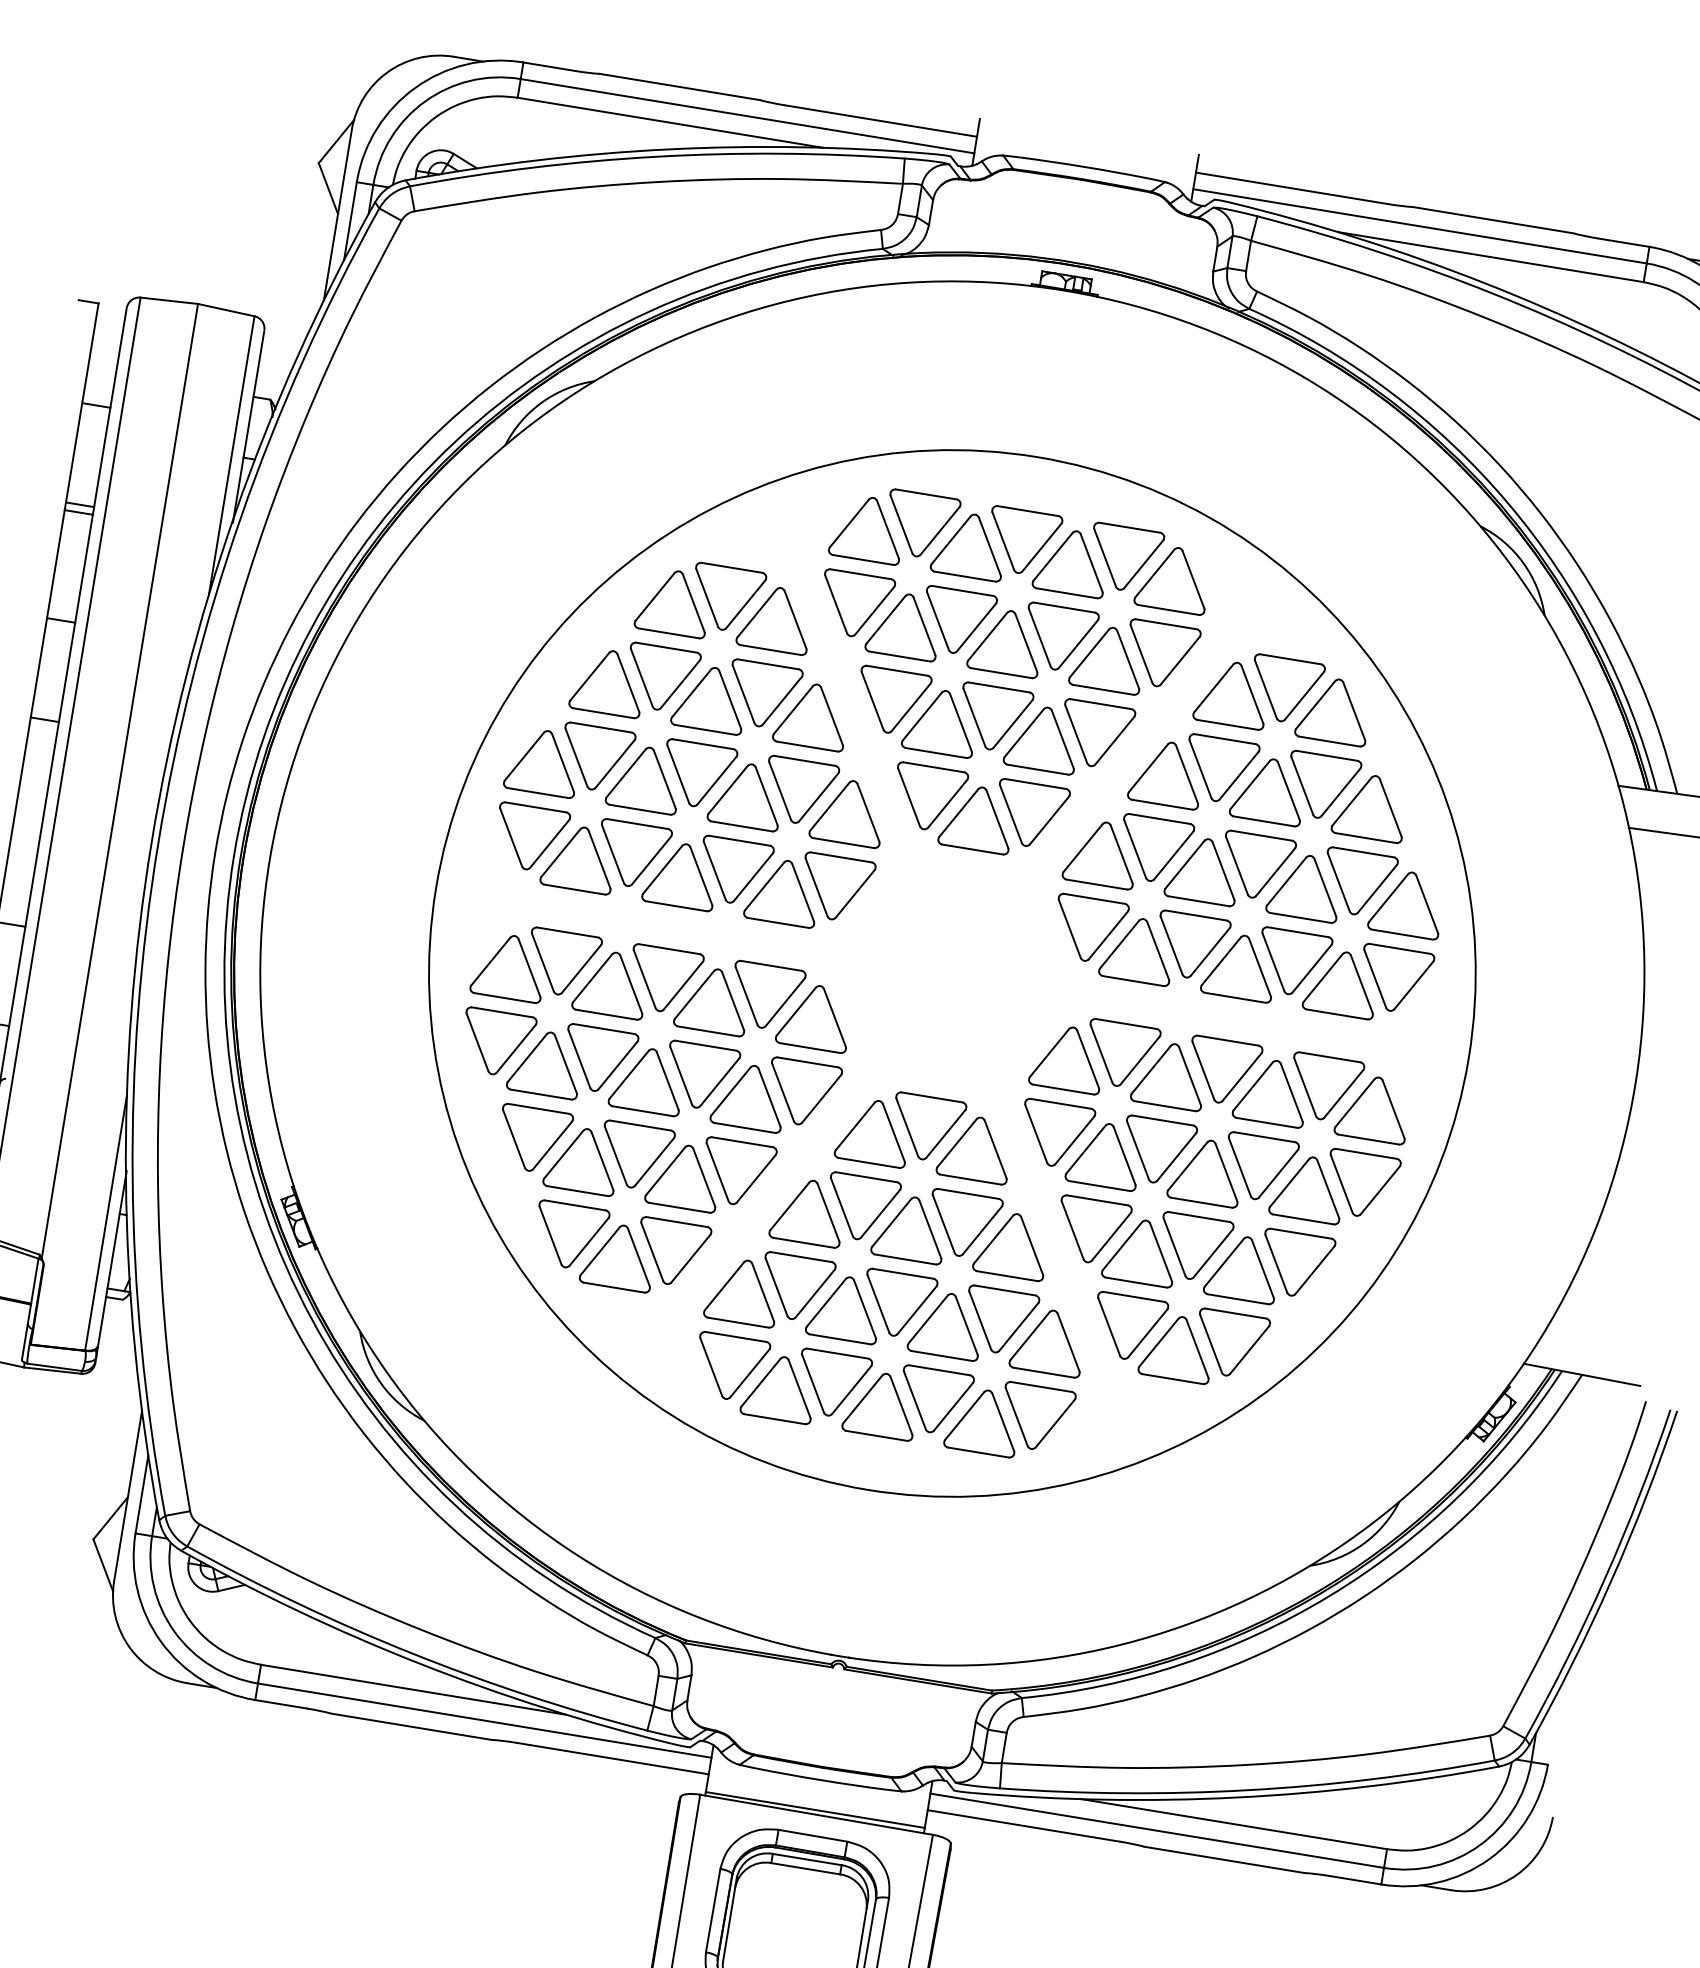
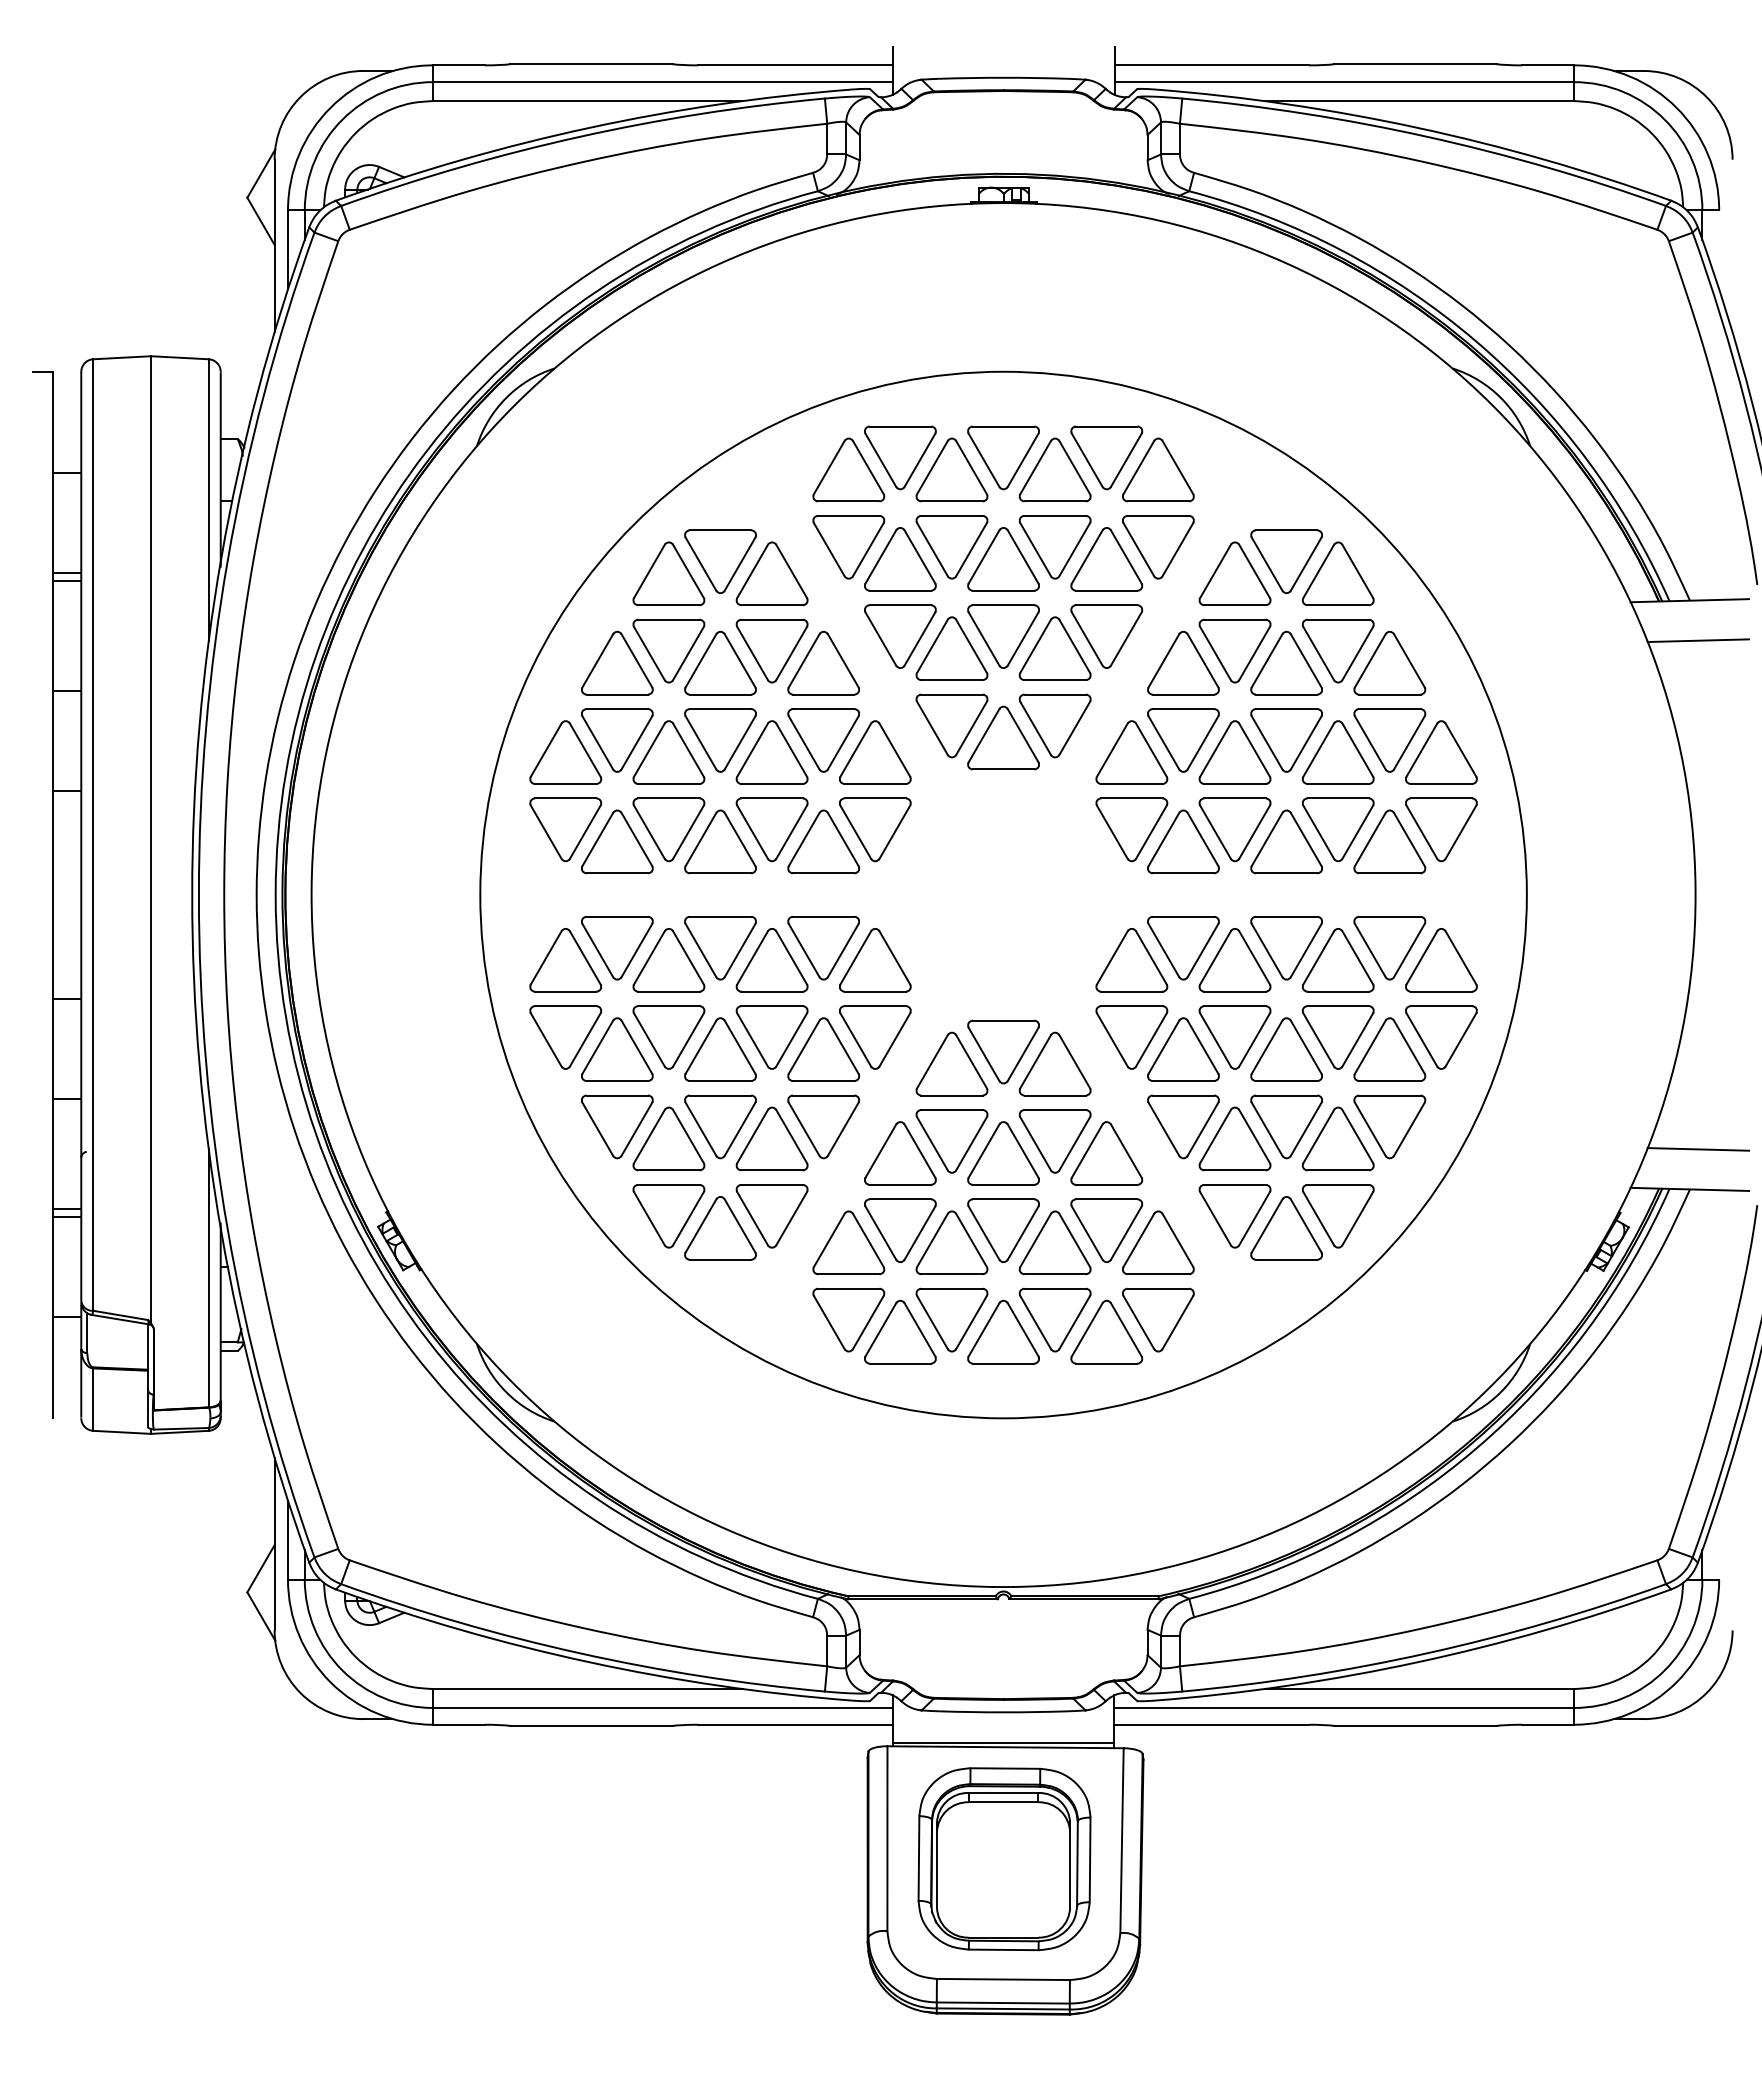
line: (1597, 1336) -> (1698, 1149), added

